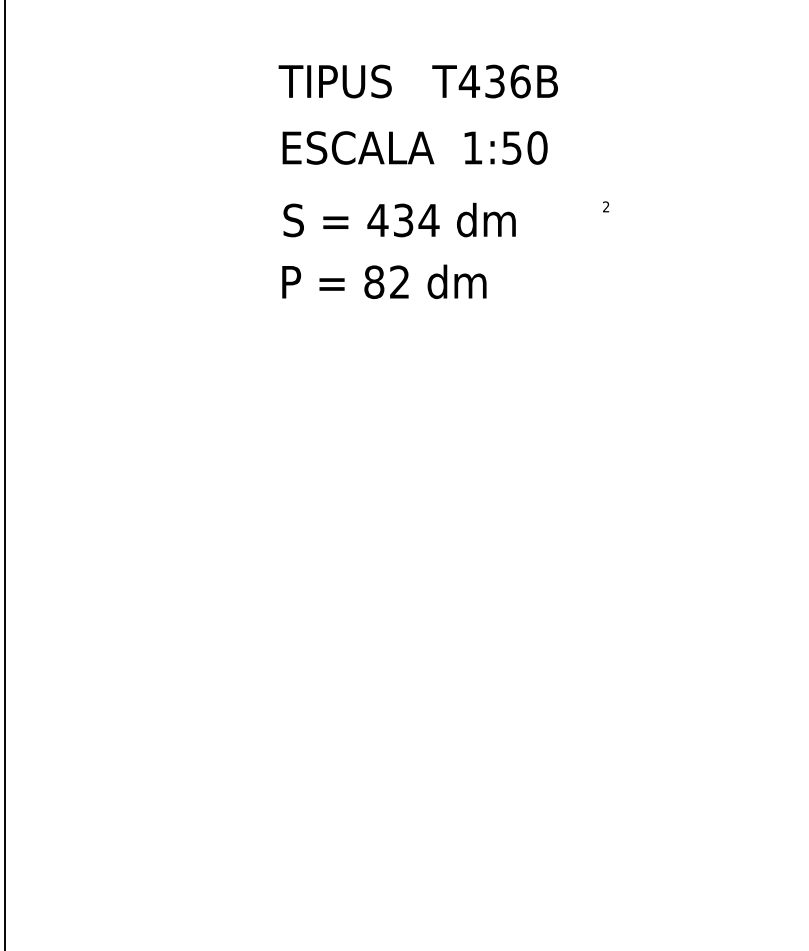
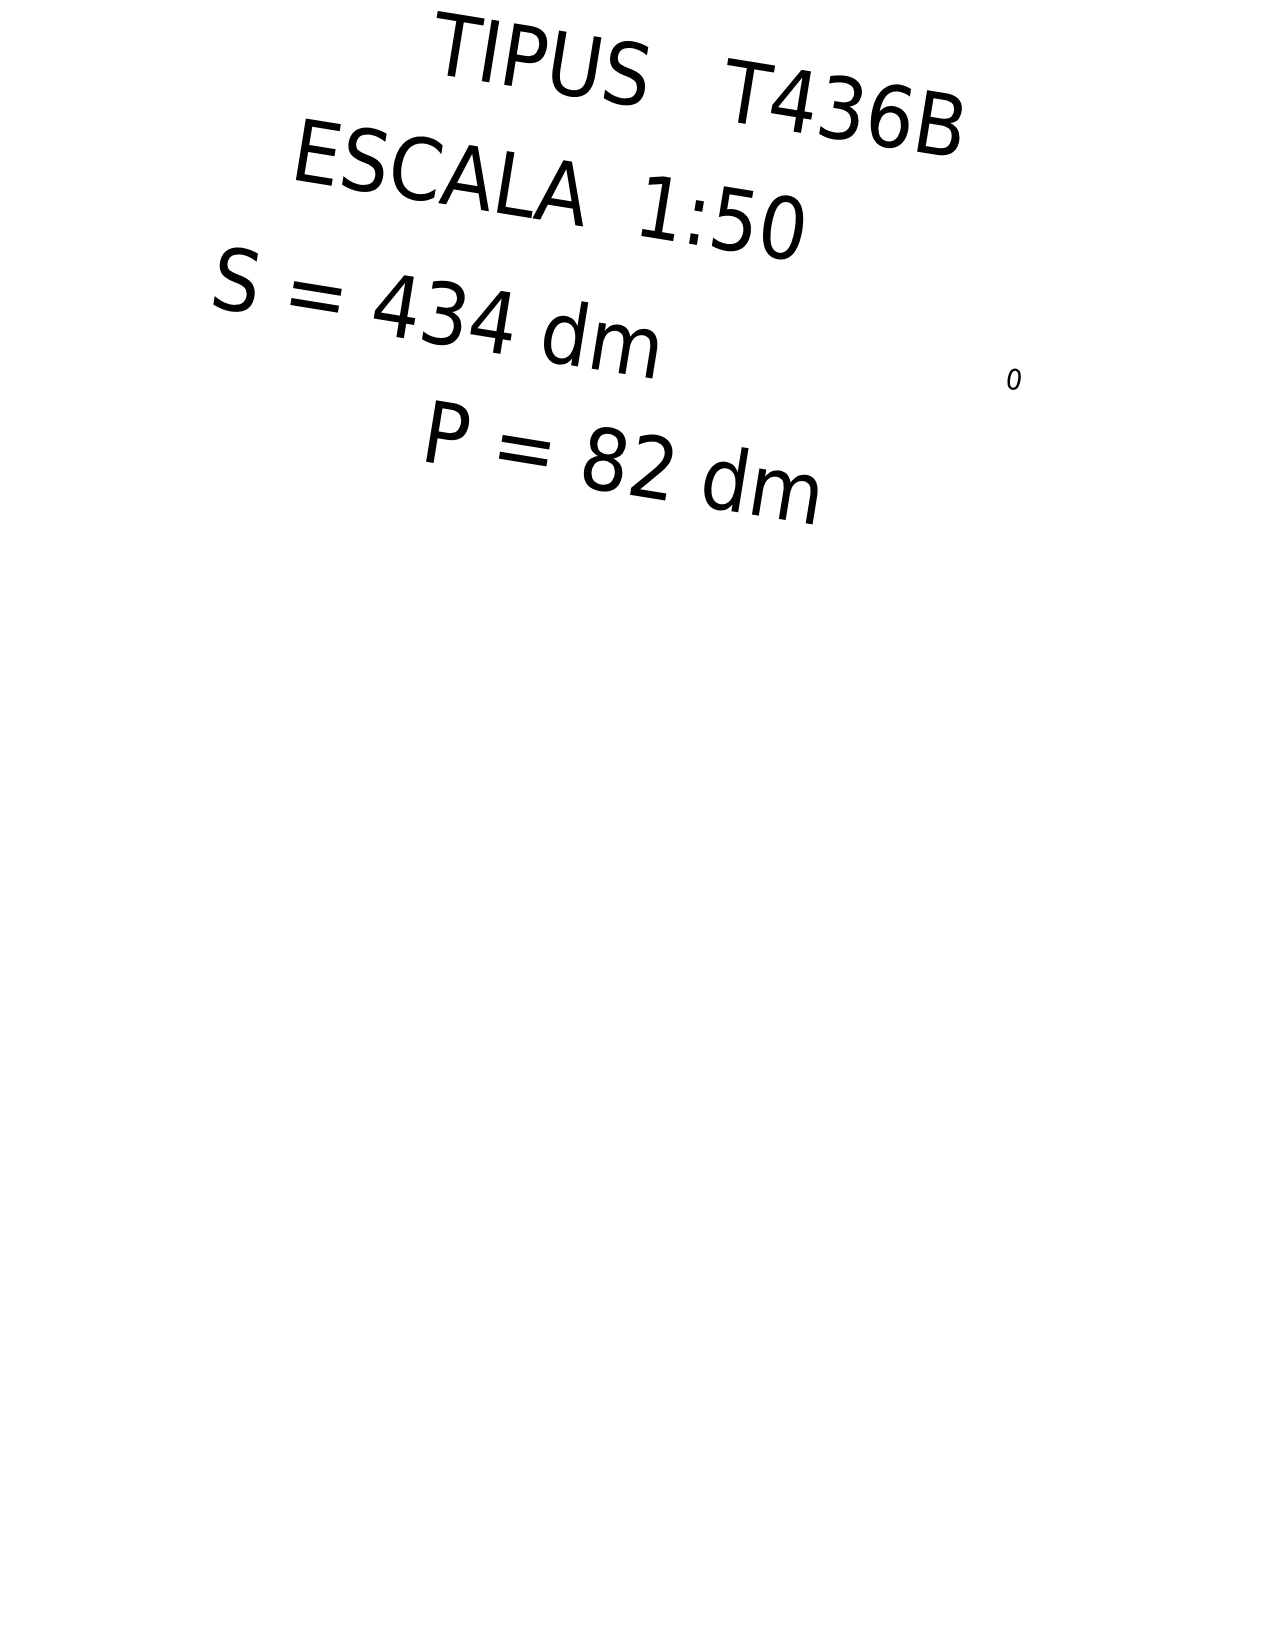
text: (414, 147) -> (550, 188), moved
text: (606, 206) -> (1014, 378), 2 -> 0
text: (399, 219) -> (437, 310), moved
text: (384, 281) -> (624, 460), moved

